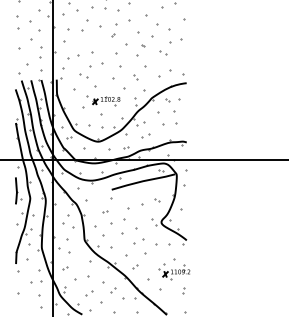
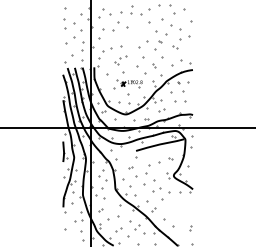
part: (113, 29) -> (137, 29), removed
part: (91, 69) -> (120, 59), size x0.7
part: (174, 268) -> (183, 210), removed

